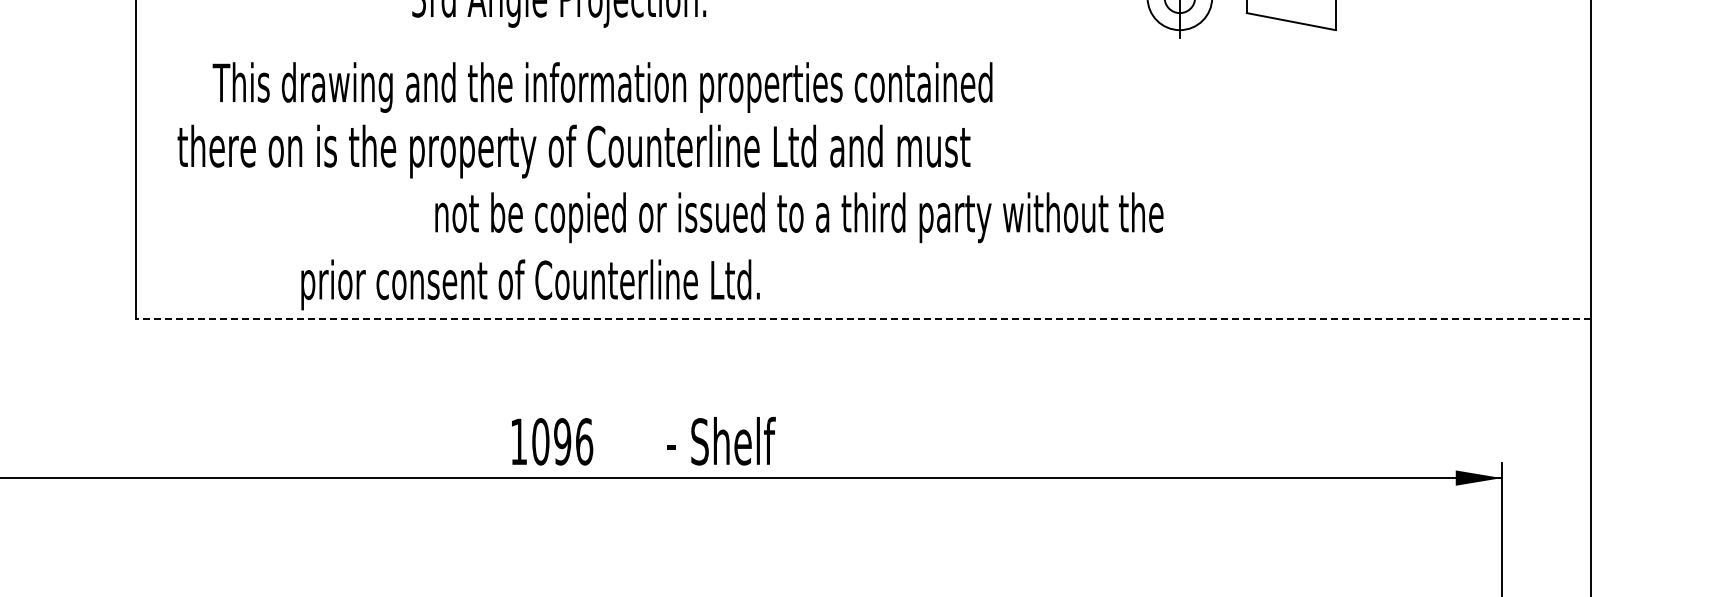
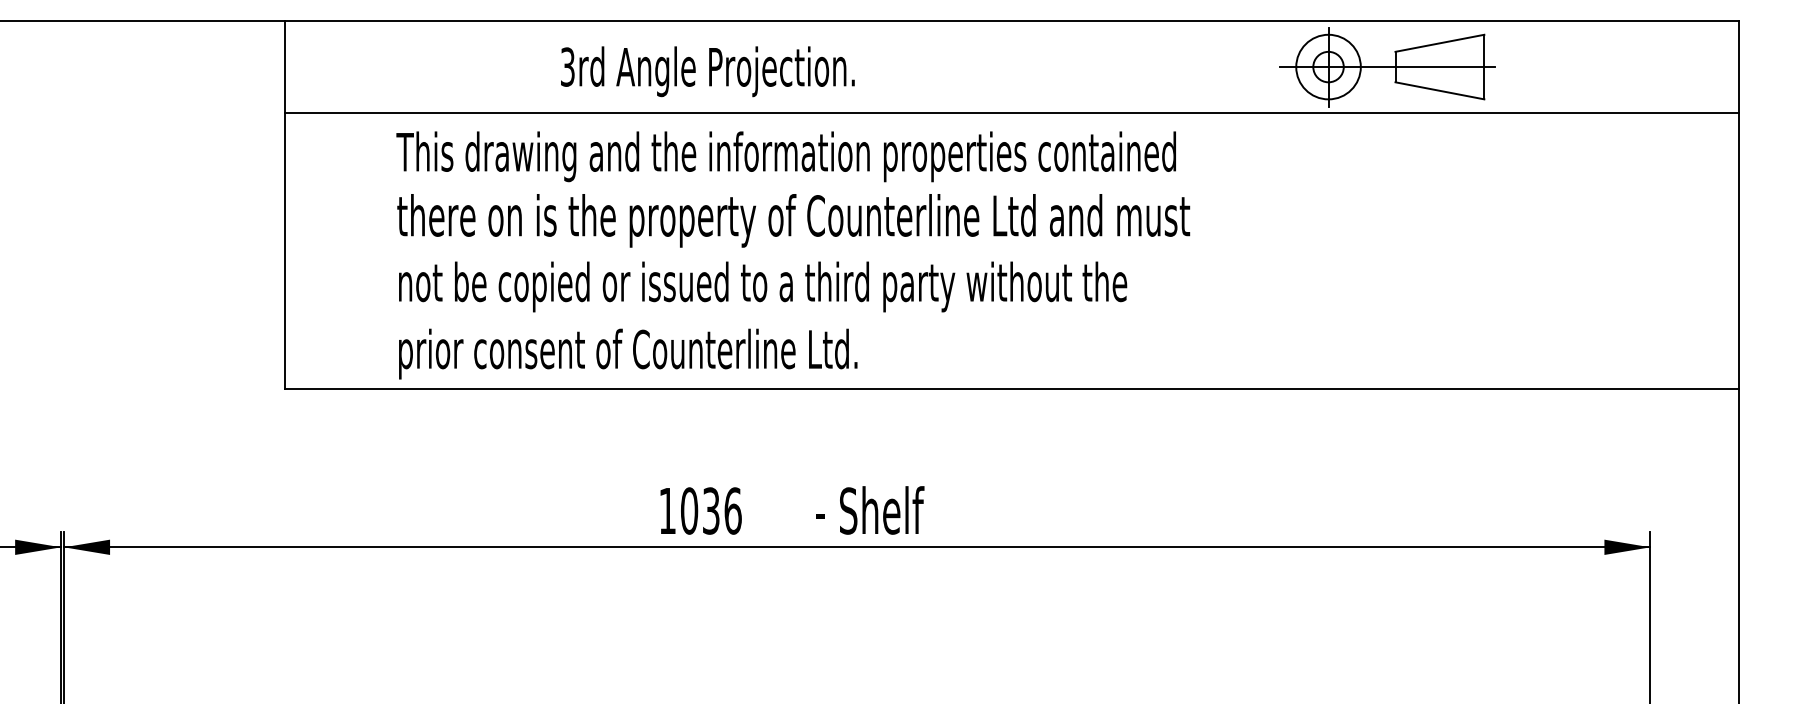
line: (862, 44) -> (1011, 113), added
text: (601, 87) -> (785, 156), moved
text: (573, 151) -> (793, 220), moved
text: (799, 217) -> (763, 286), moved
text: (530, 284) -> (628, 353), moved
line: (862, 319) -> (1011, 388), dashed -> solid
text: (561, 441) -> (710, 510), 1096 -> 1036

